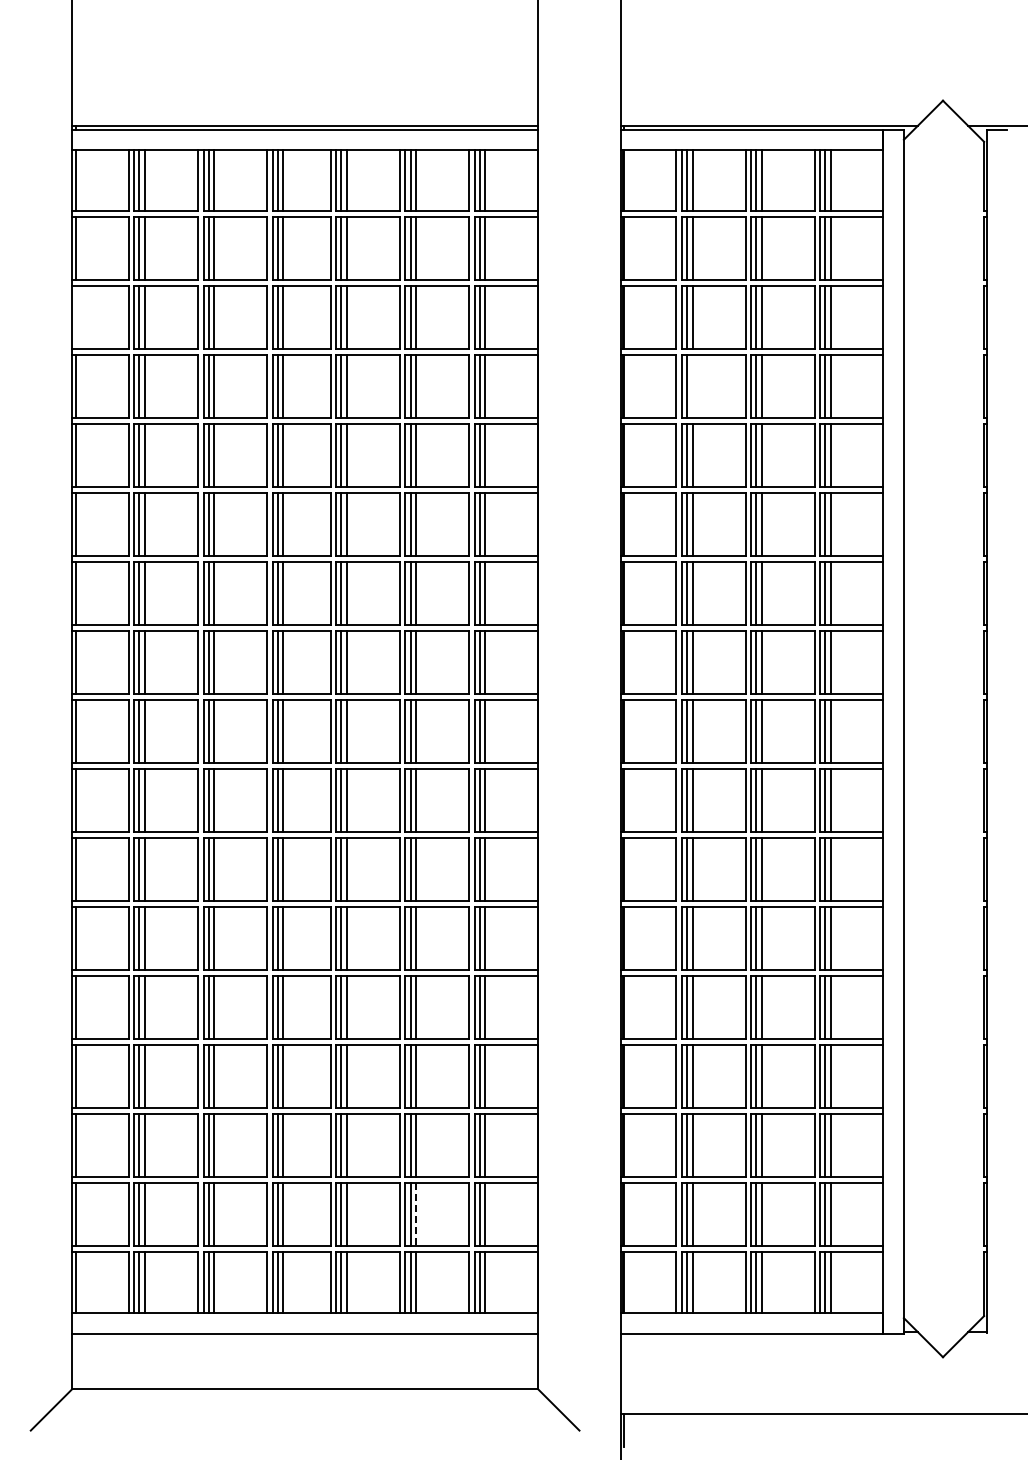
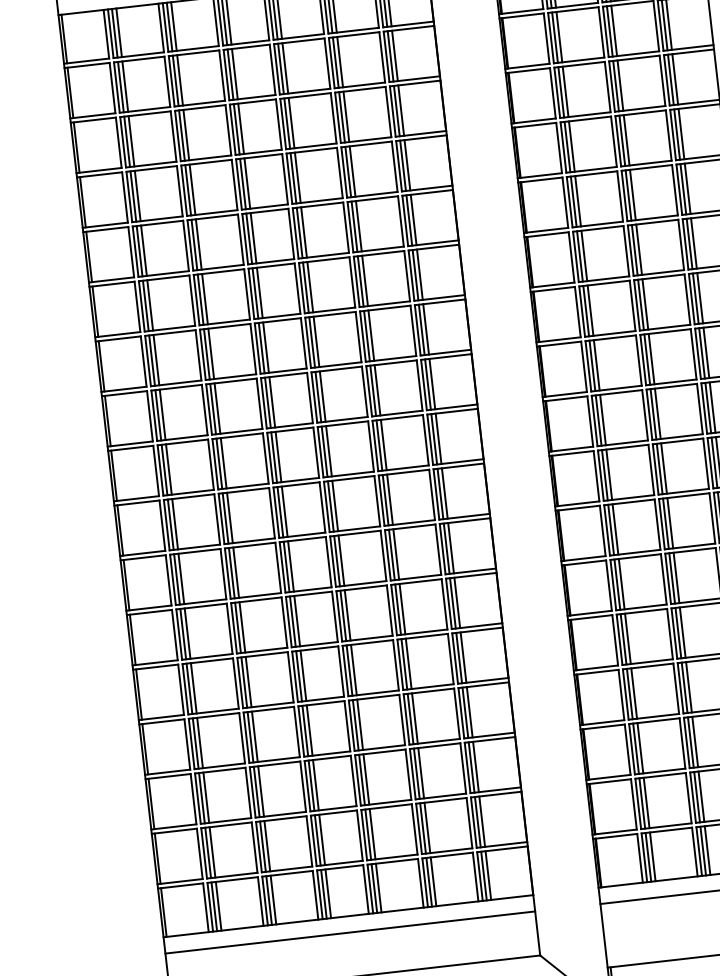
line: (75, 317) -> (76, 147), added
line: (692, 386) -> (571, 146), added
line: (415, 1214) -> (427, 827), dashed -> solid

